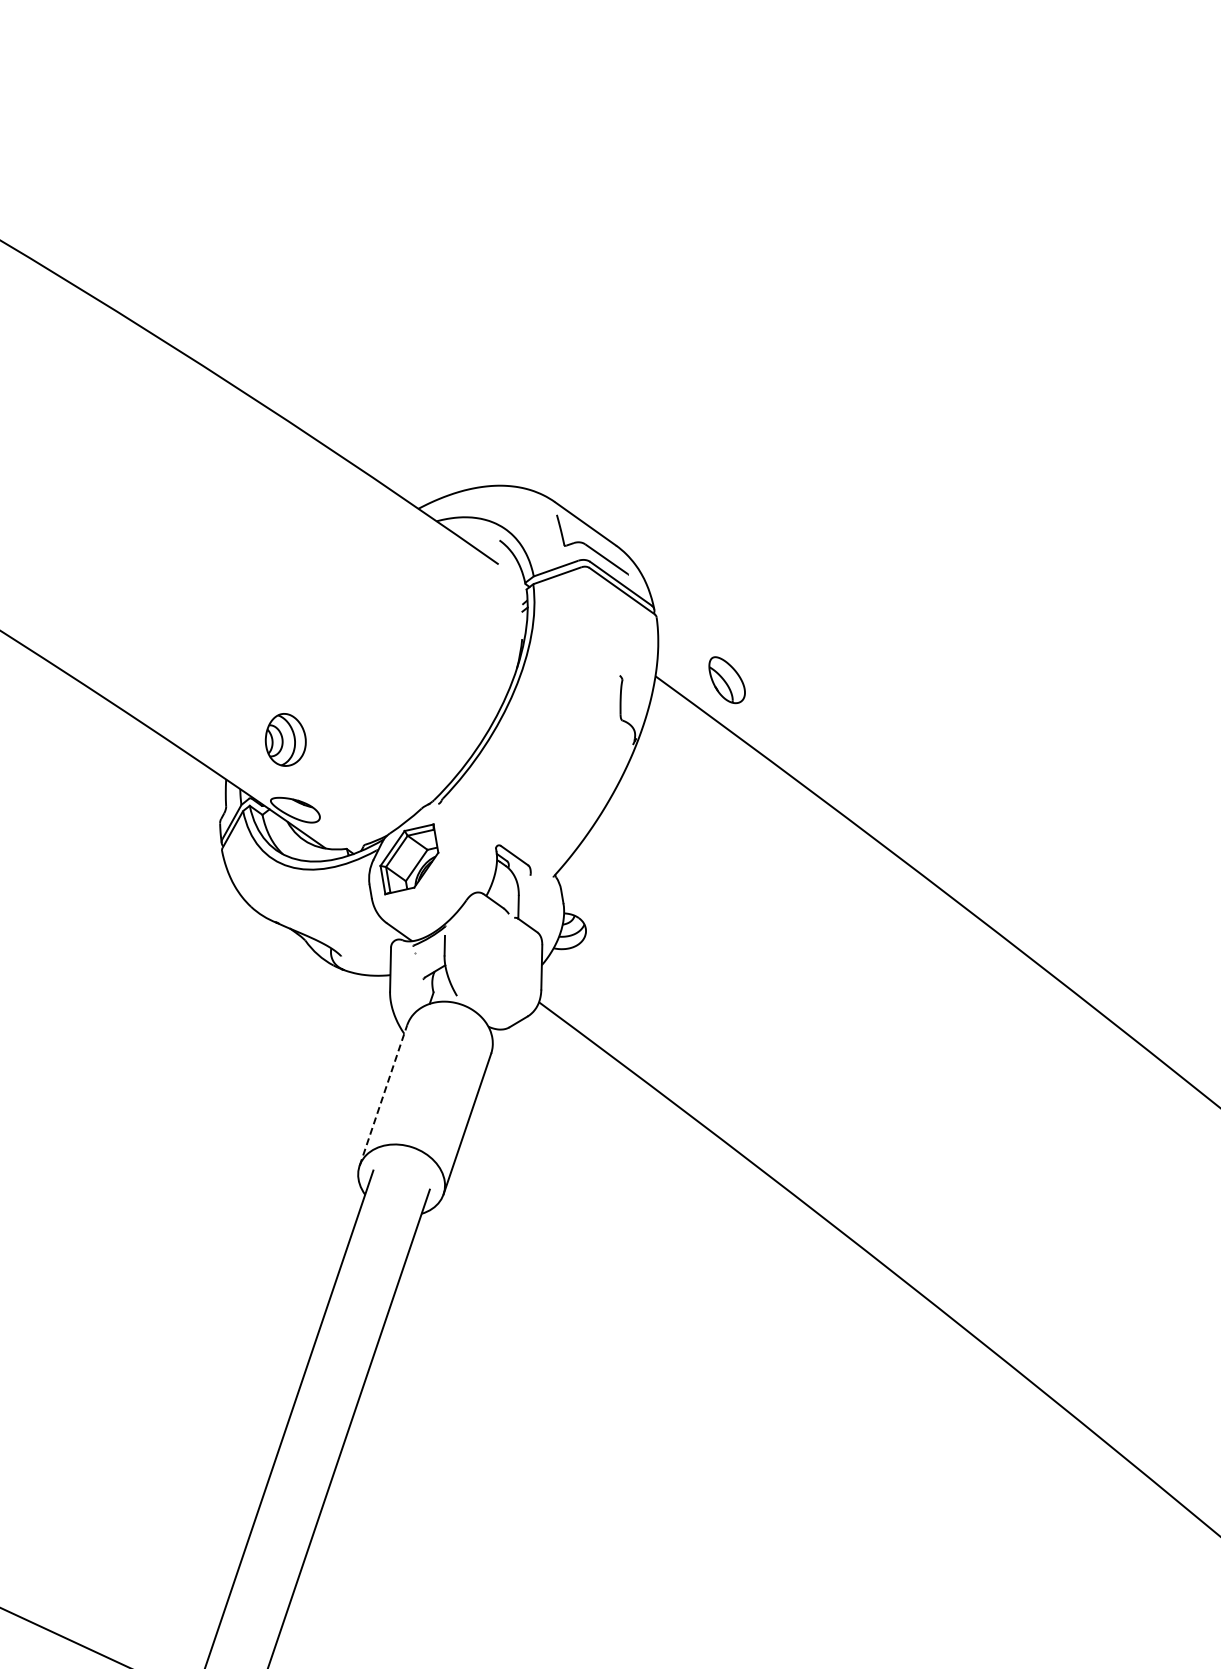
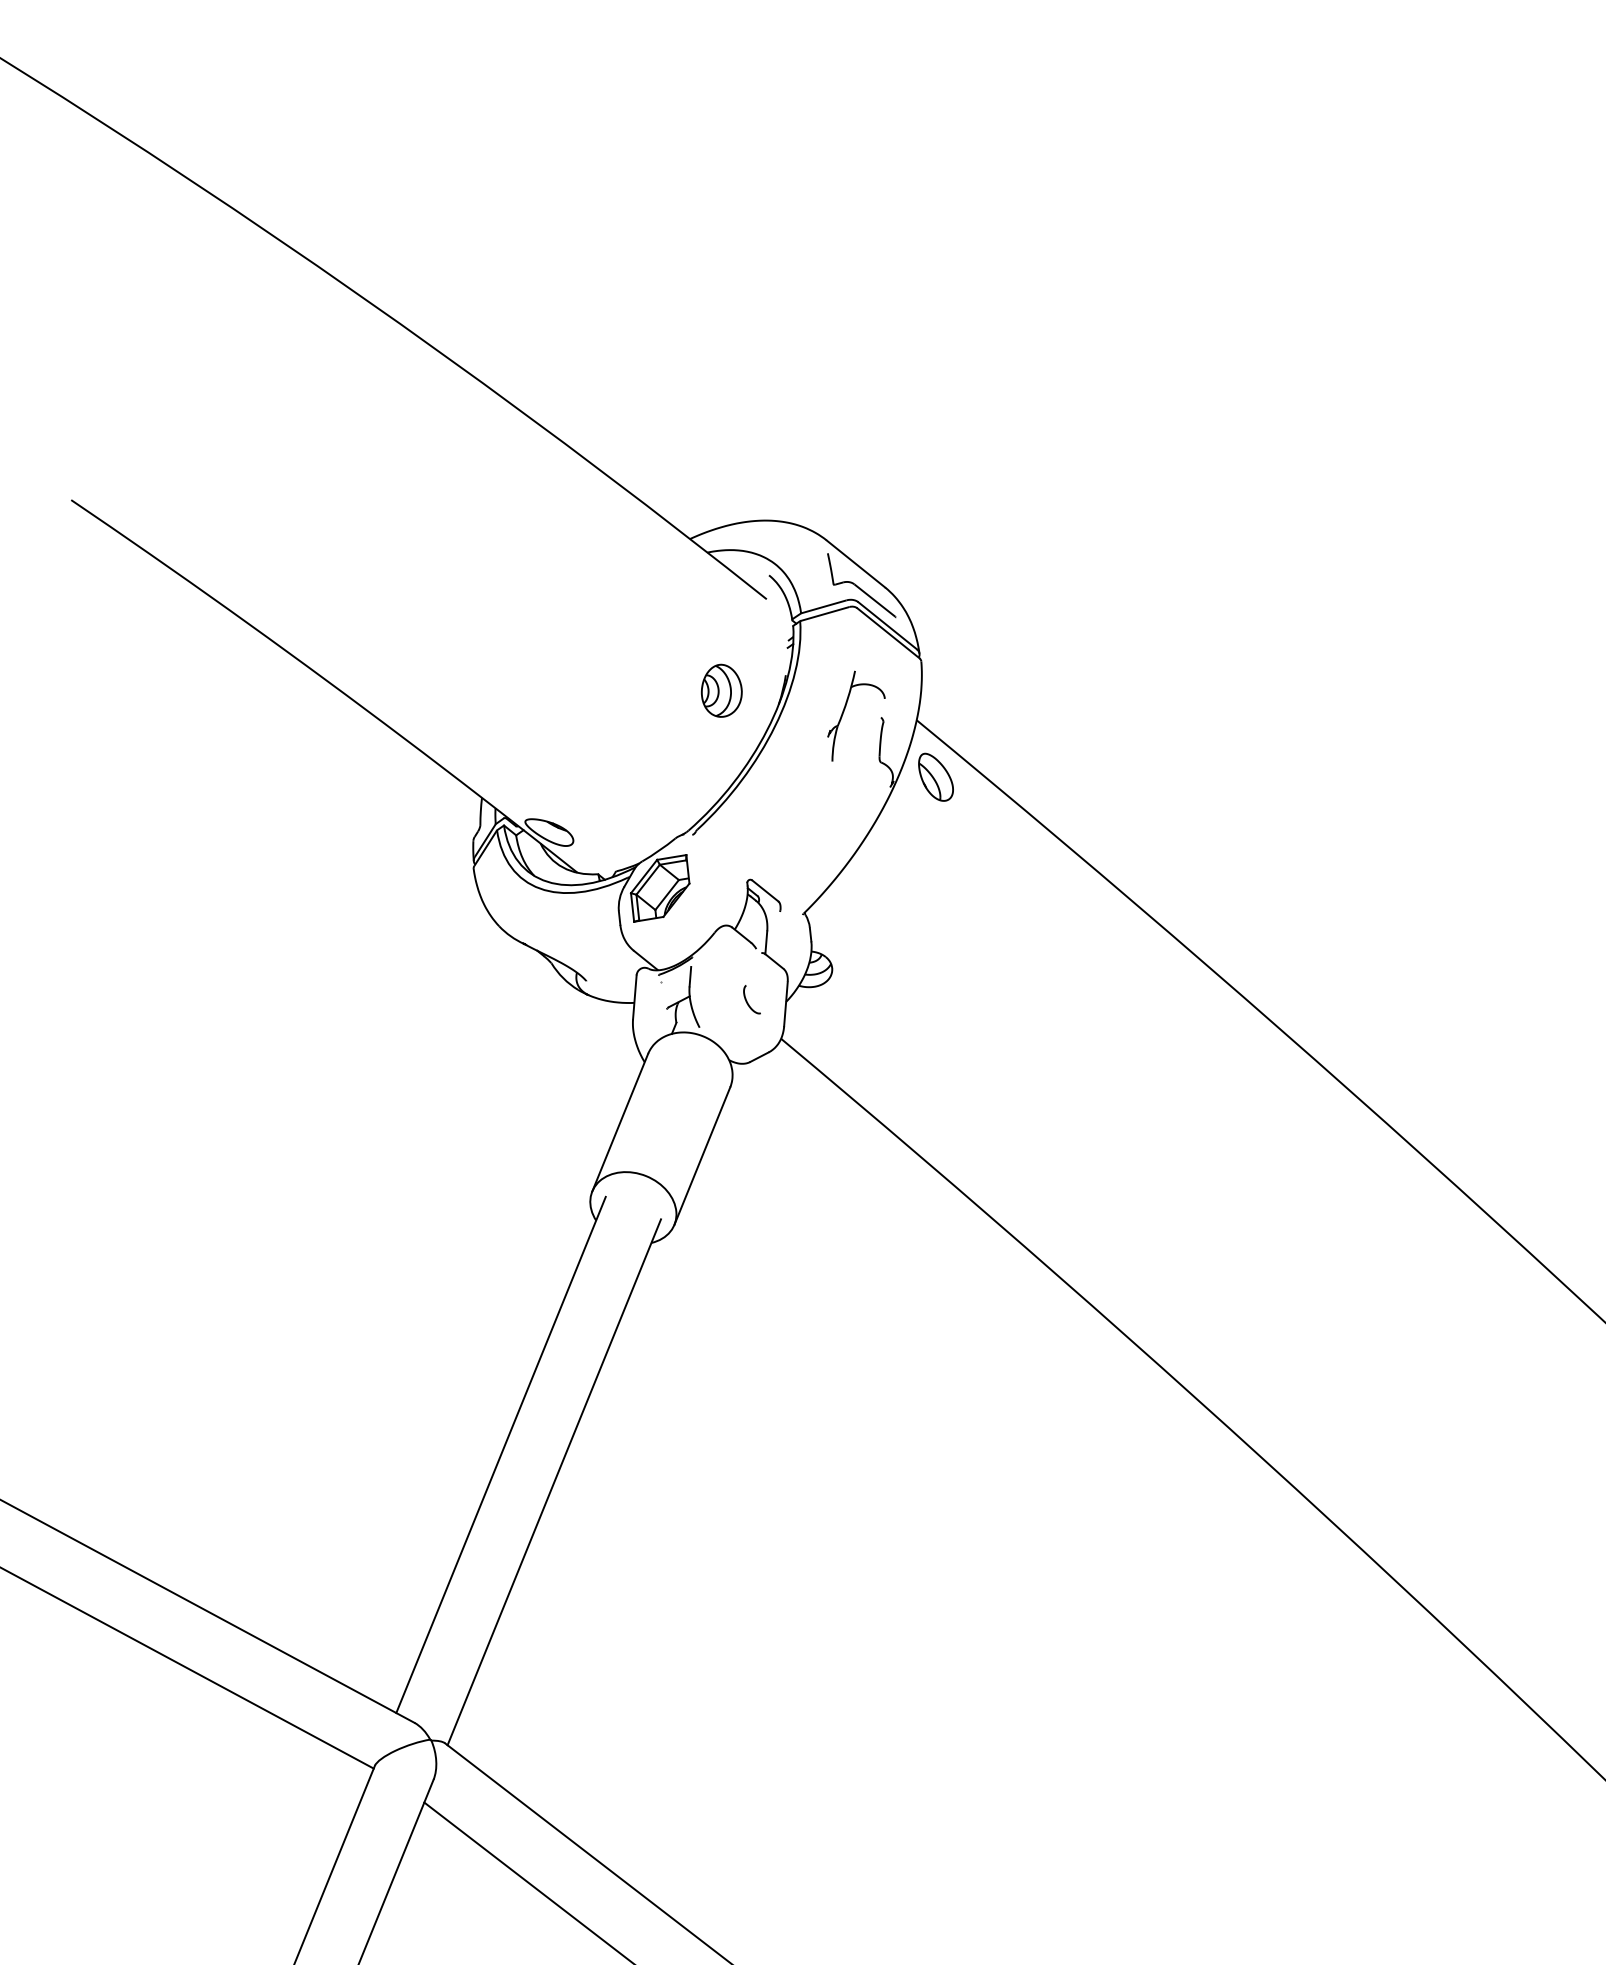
part: (583, 669) -> (845, 709), added
part: (726, 679) -> (935, 776), moved
part: (285, 739) -> (721, 690), moved
curve: (503, 966) -> (747, 1000), added
line: (383, 1095) -> (620, 1122), dashed -> solid

